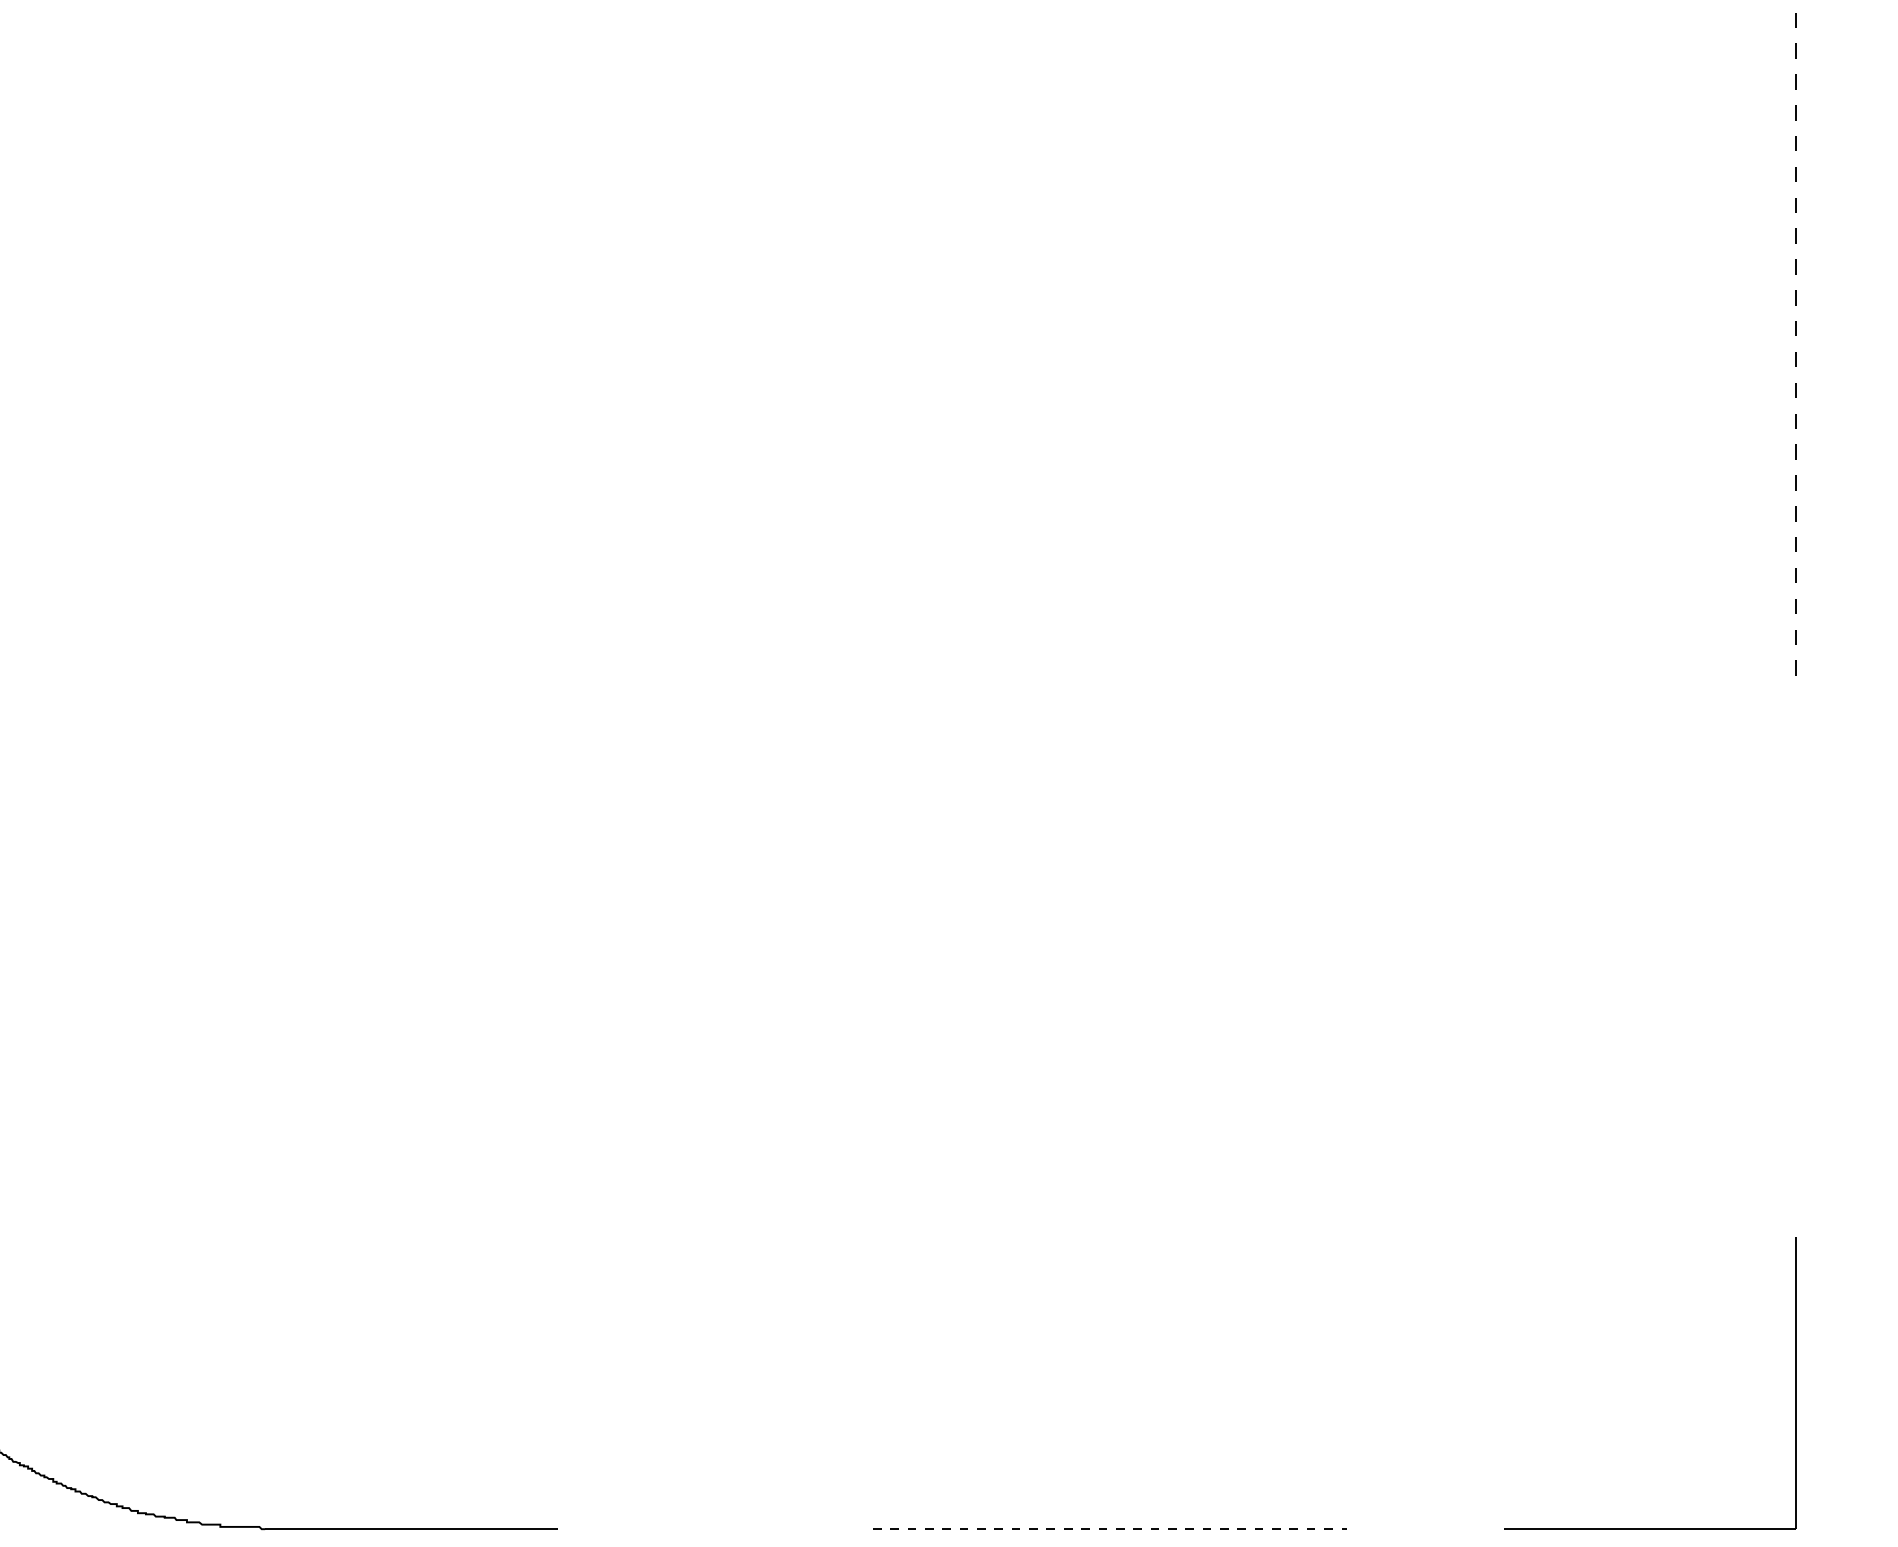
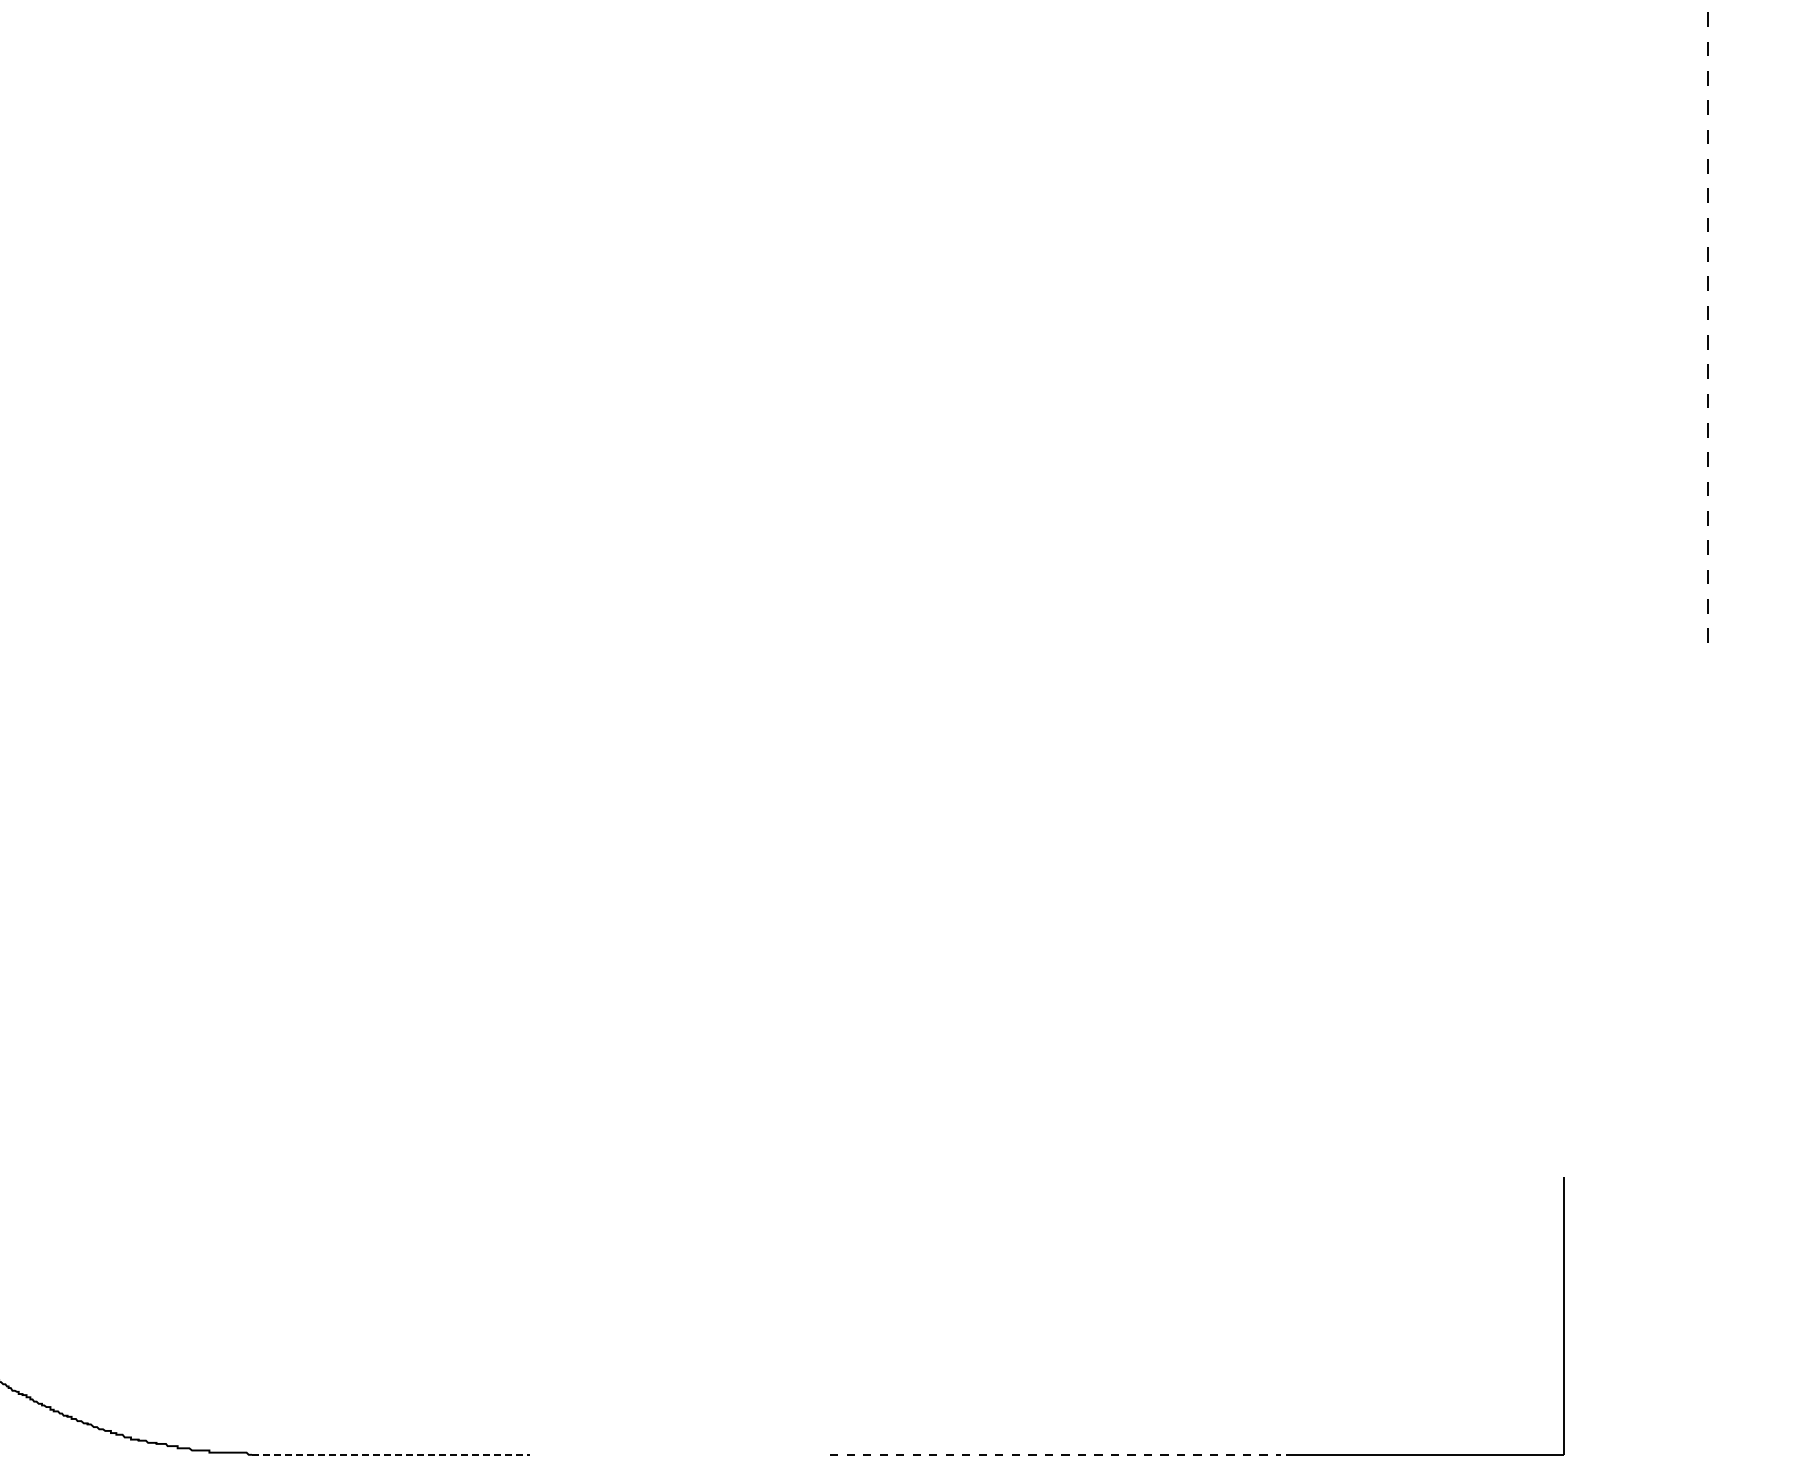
part: (1795, 1383) -> (1563, 1316), moved
line: (411, 1529) -> (391, 1455), solid -> dashed

